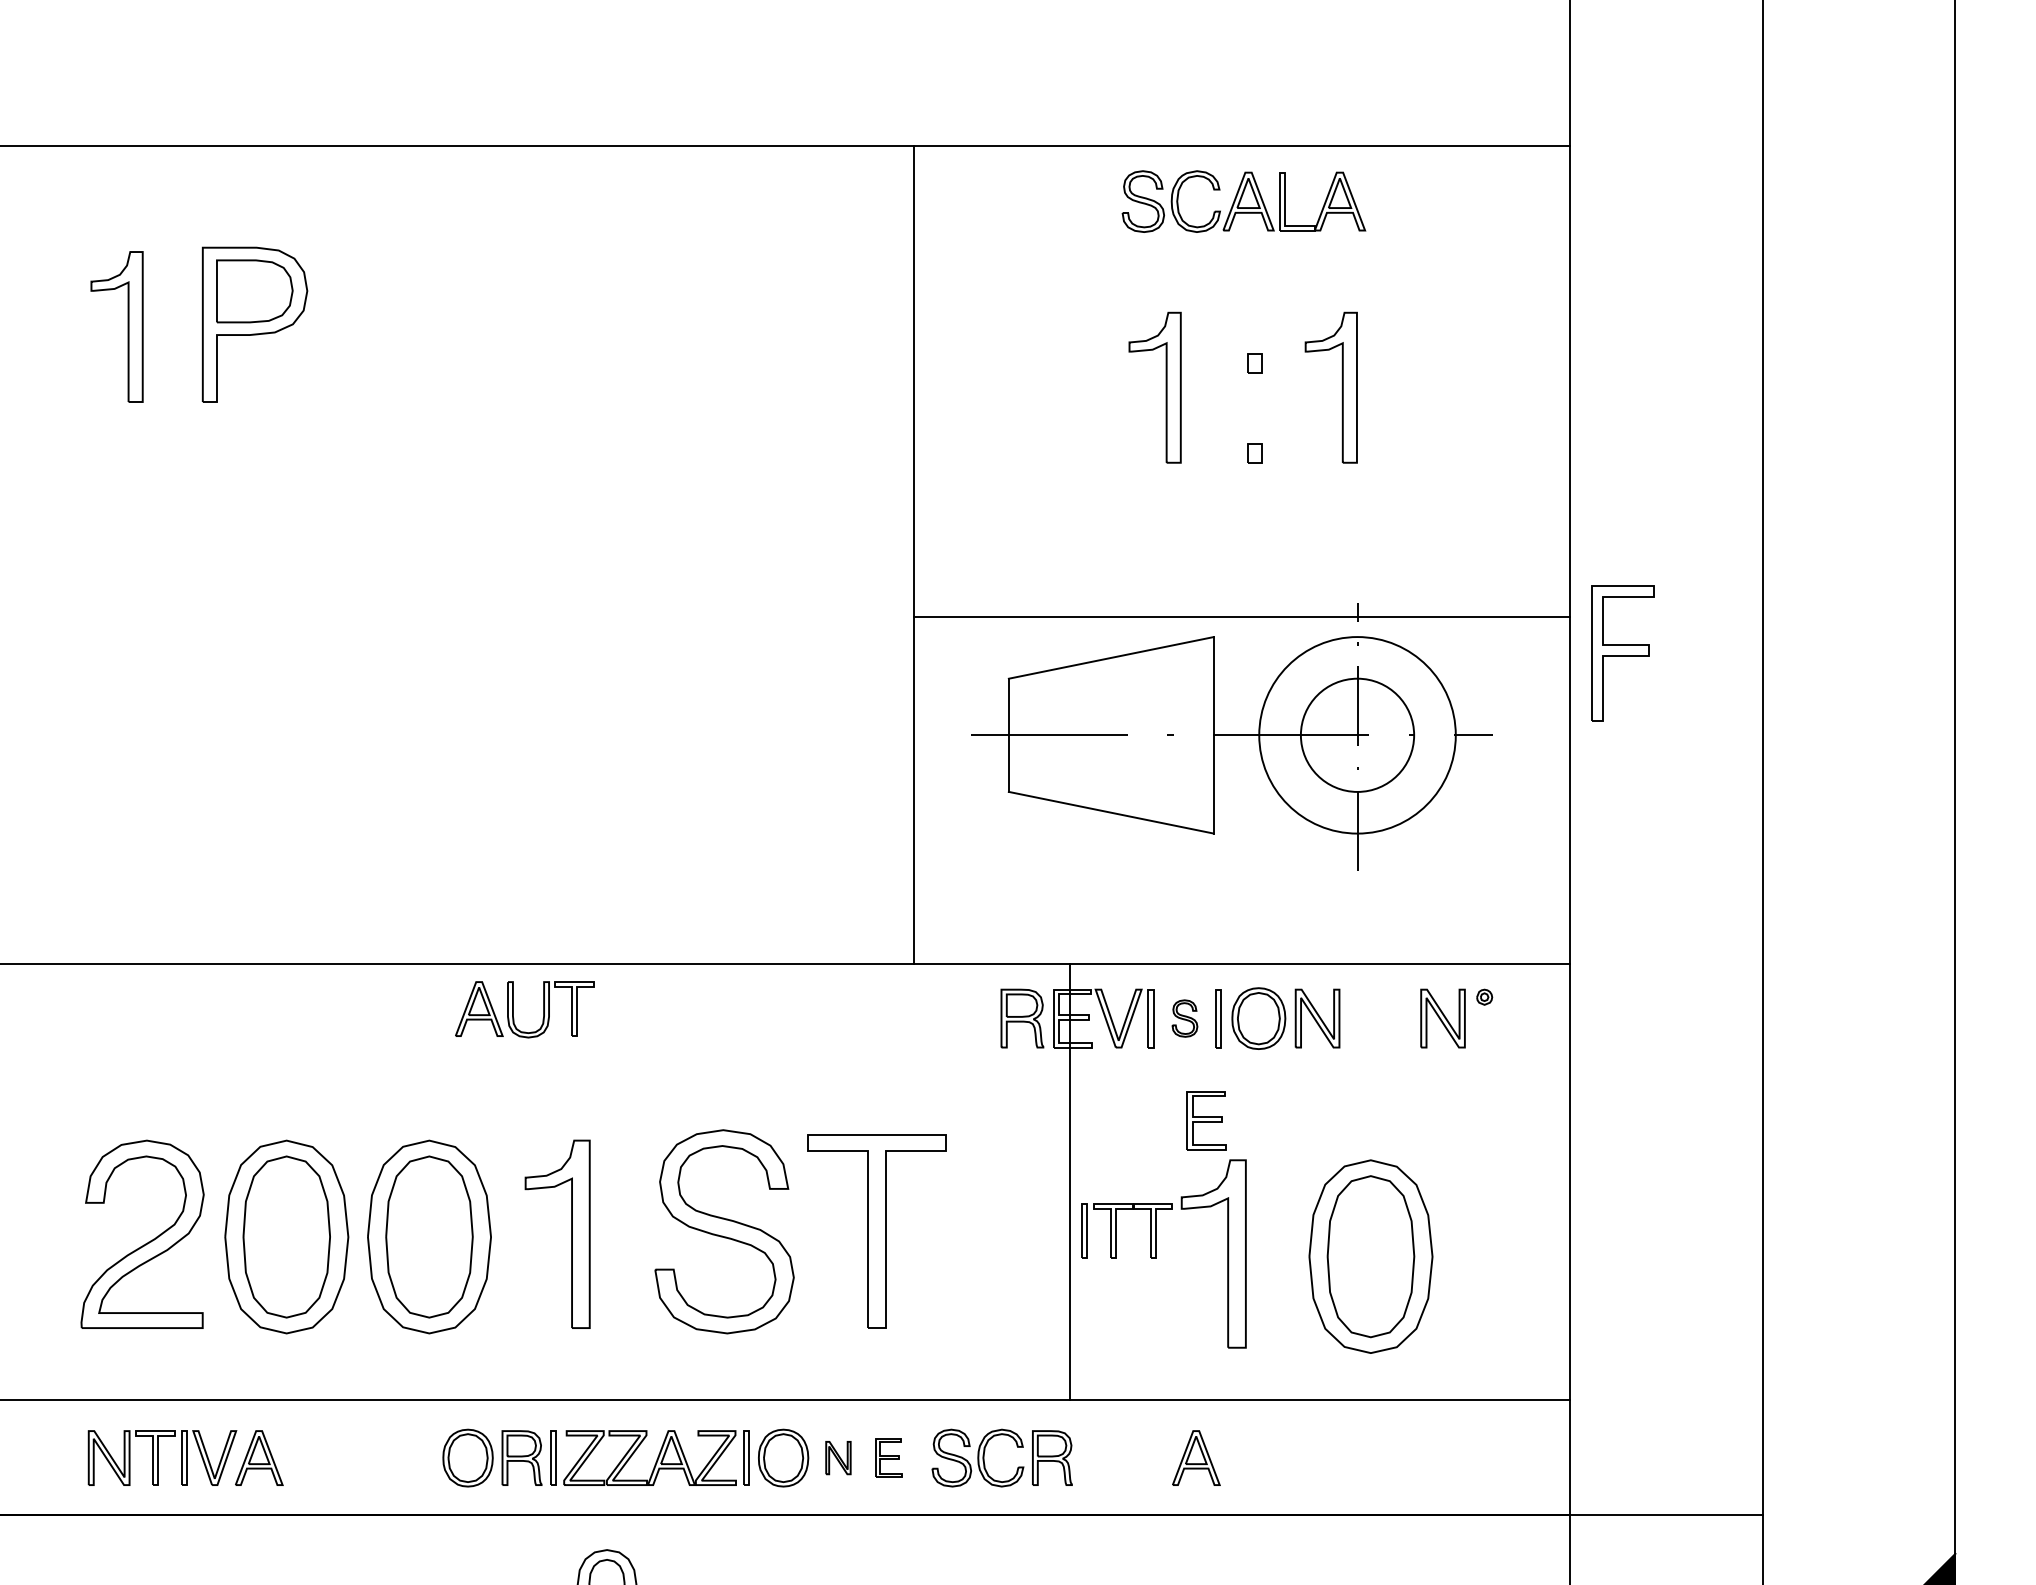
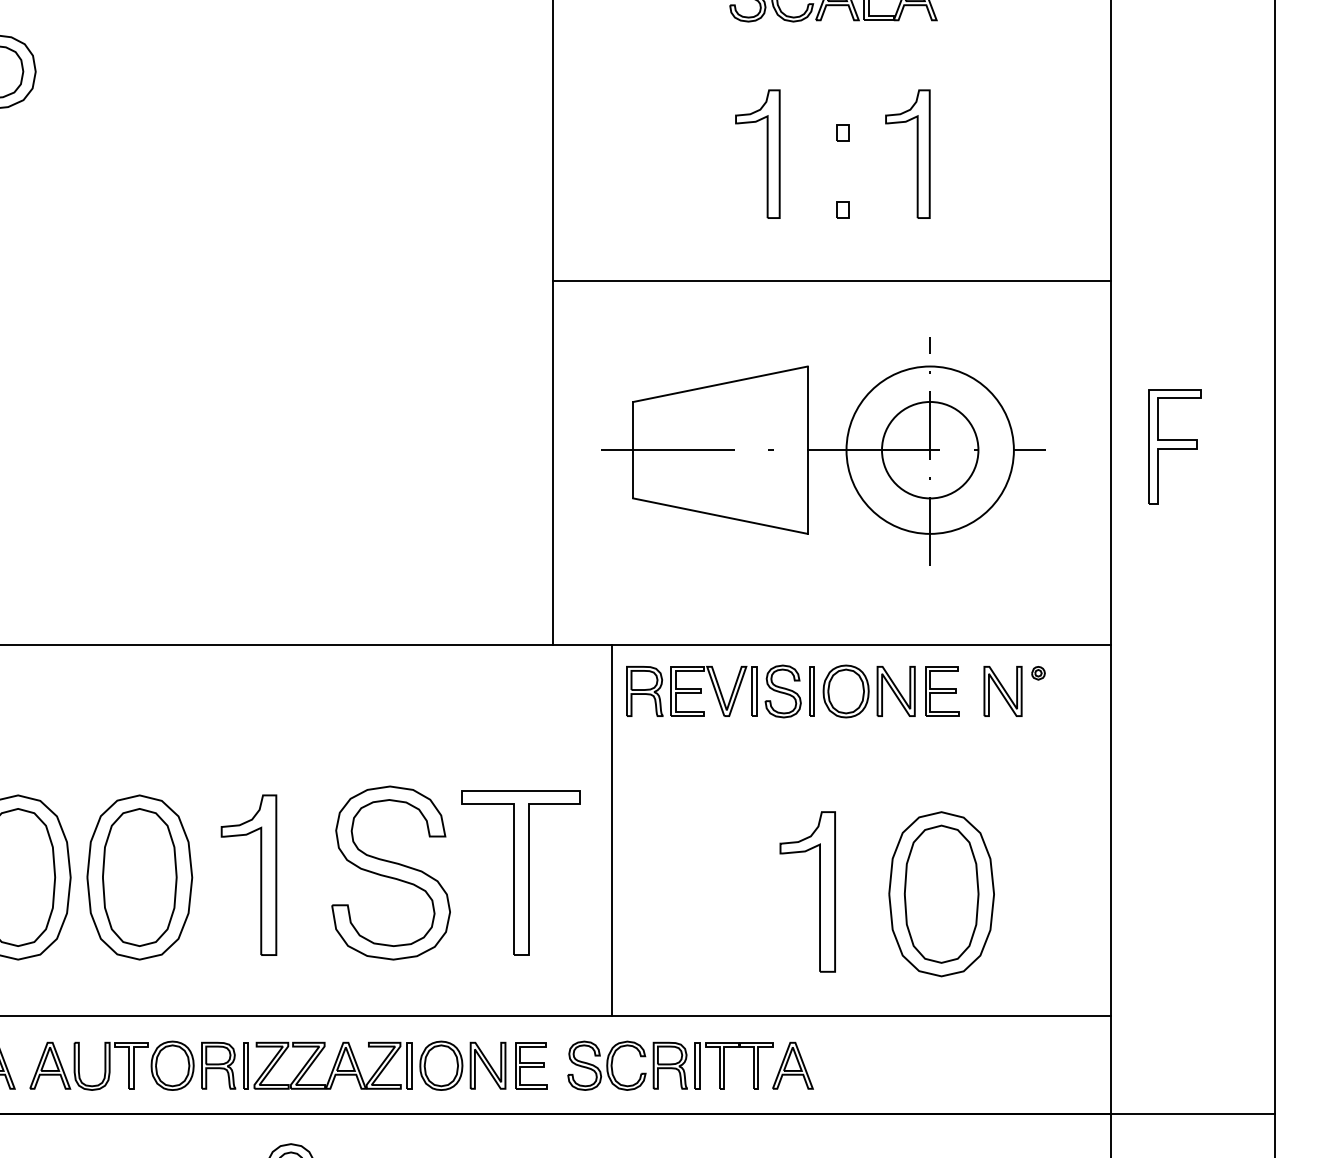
line: (1241, 617) -> (831, 280), moved
part: (1622, 653) -> (1174, 446), moved
part: (513, 1009) -> (79, 1066), moved
part: (1184, 1018) -> (782, 691), size x1.67
part: (1206, 1120) -> (942, 691), moved
line: (1070, 1181) -> (611, 830), moved
part: (1116, 1230) -> (724, 1065), moved
part: (838, 1457) -> (488, 1065), size x1.67
part: (888, 1457) -> (530, 1065), size x1.43

